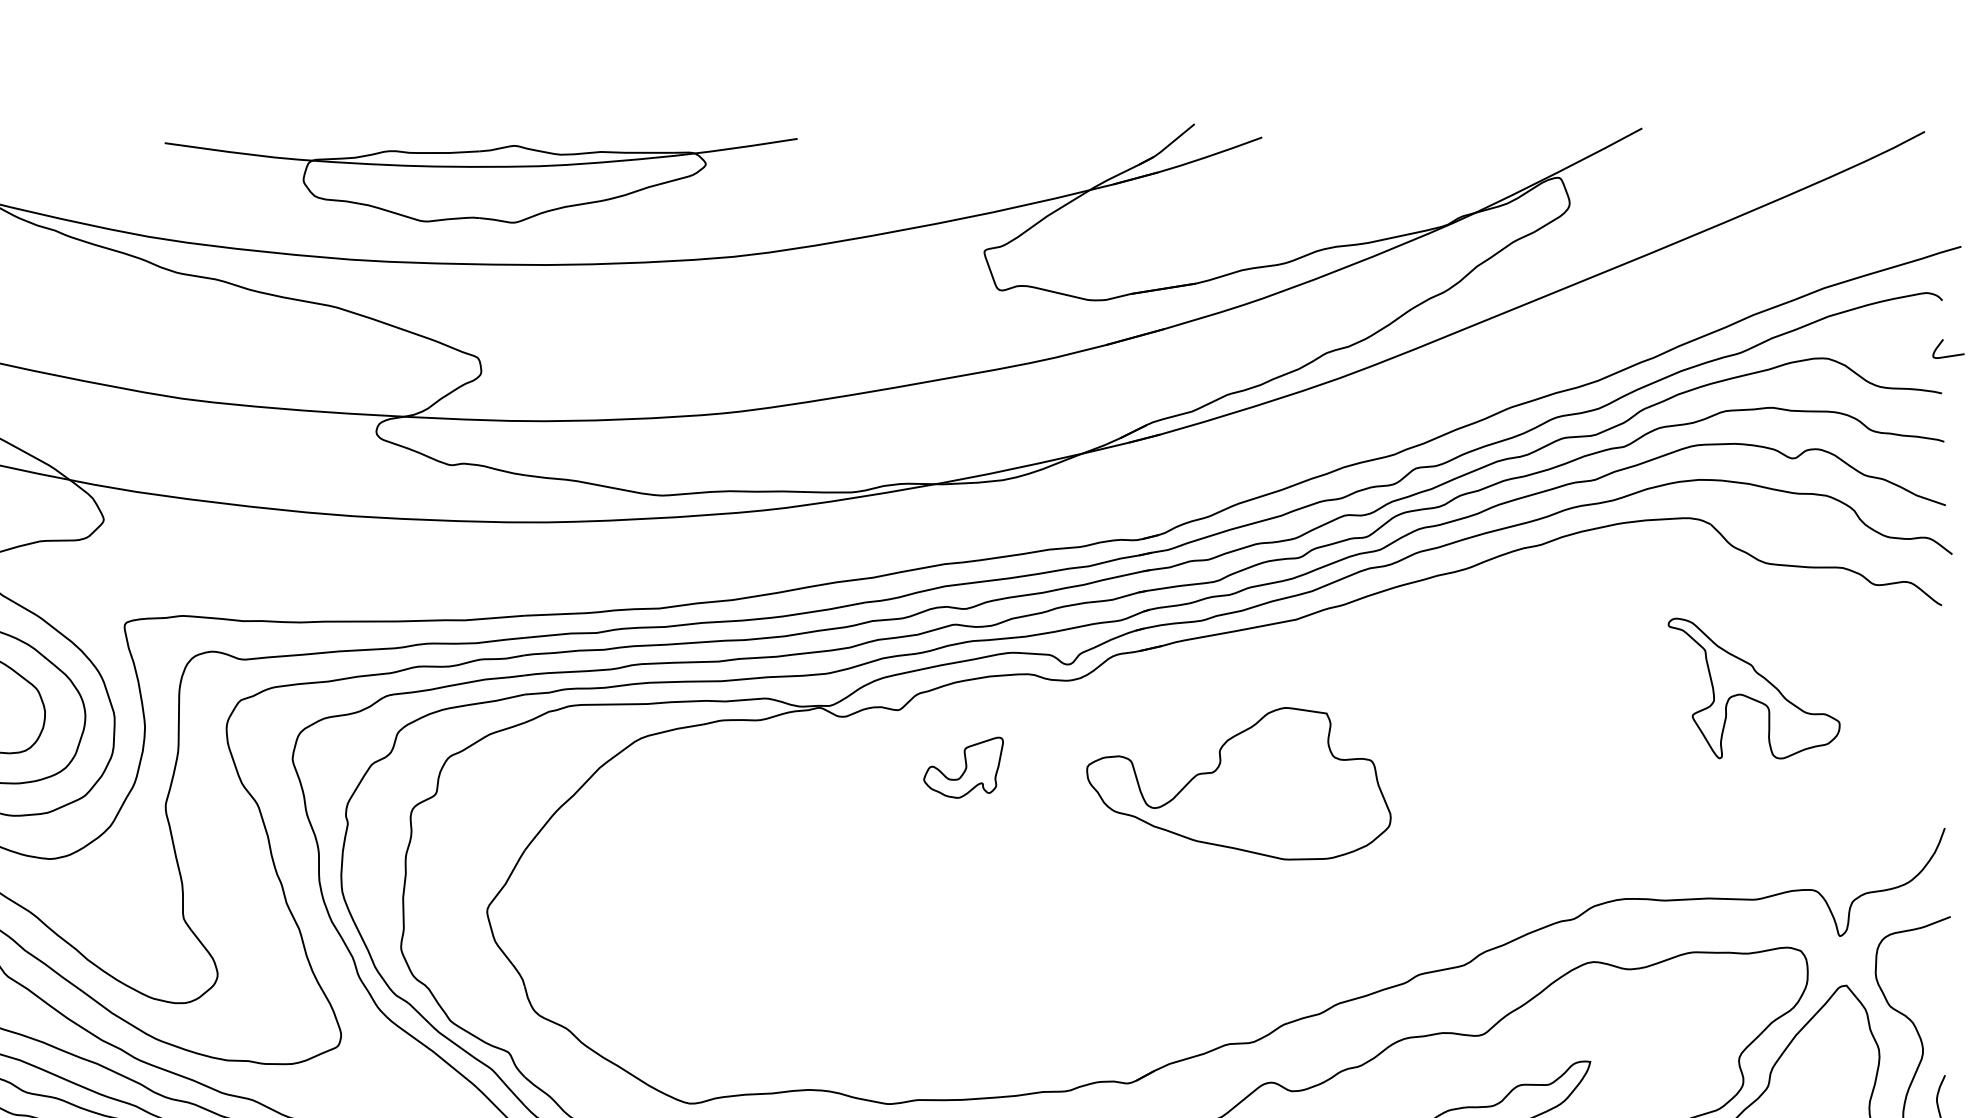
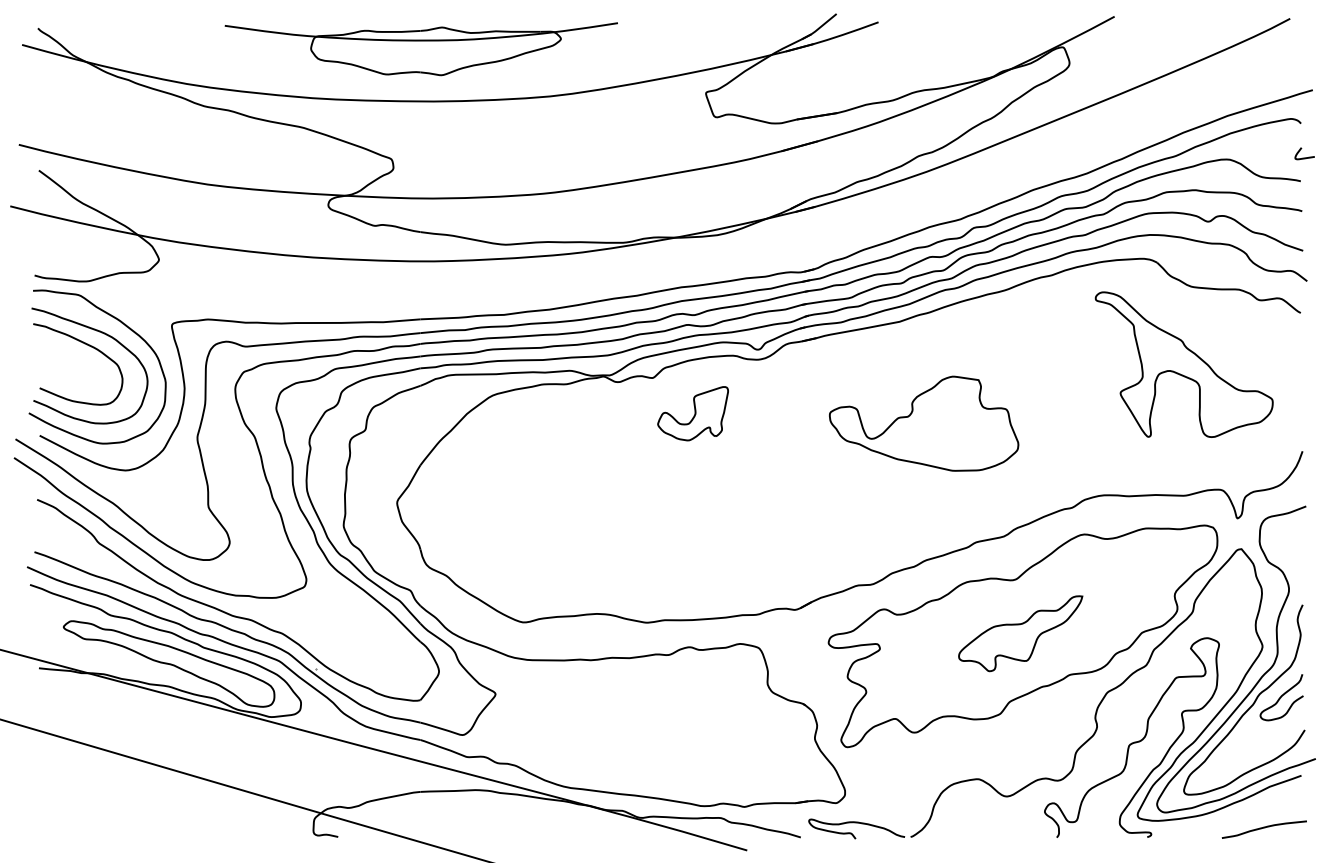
part: (479, 181) -> (420, 49), moved
part: (1753, 688) -> (1183, 364), size x1.67
part: (962, 767) -> (692, 413), size x1.43
part: (1239, 783) -> (924, 423), moved

